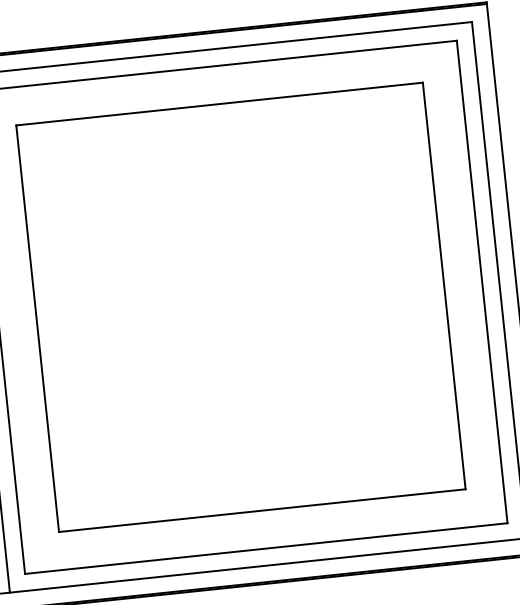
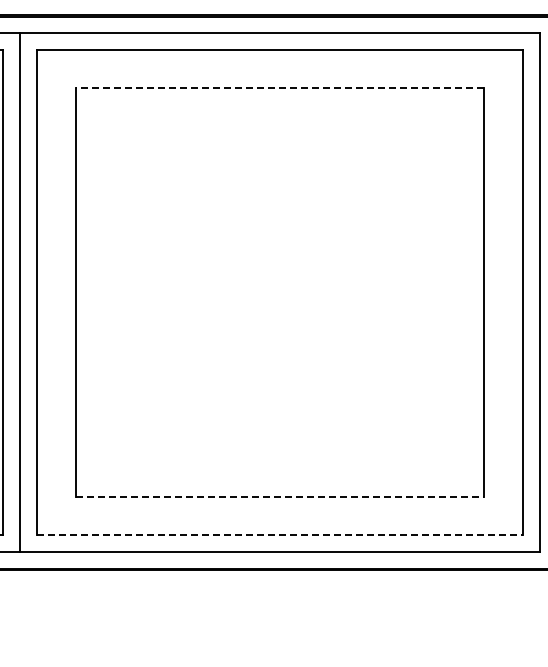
line: (219, 104) -> (279, 88), solid -> dashed
line: (262, 511) -> (280, 497), solid -> dashed
line: (265, 548) -> (279, 535), solid -> dashed

